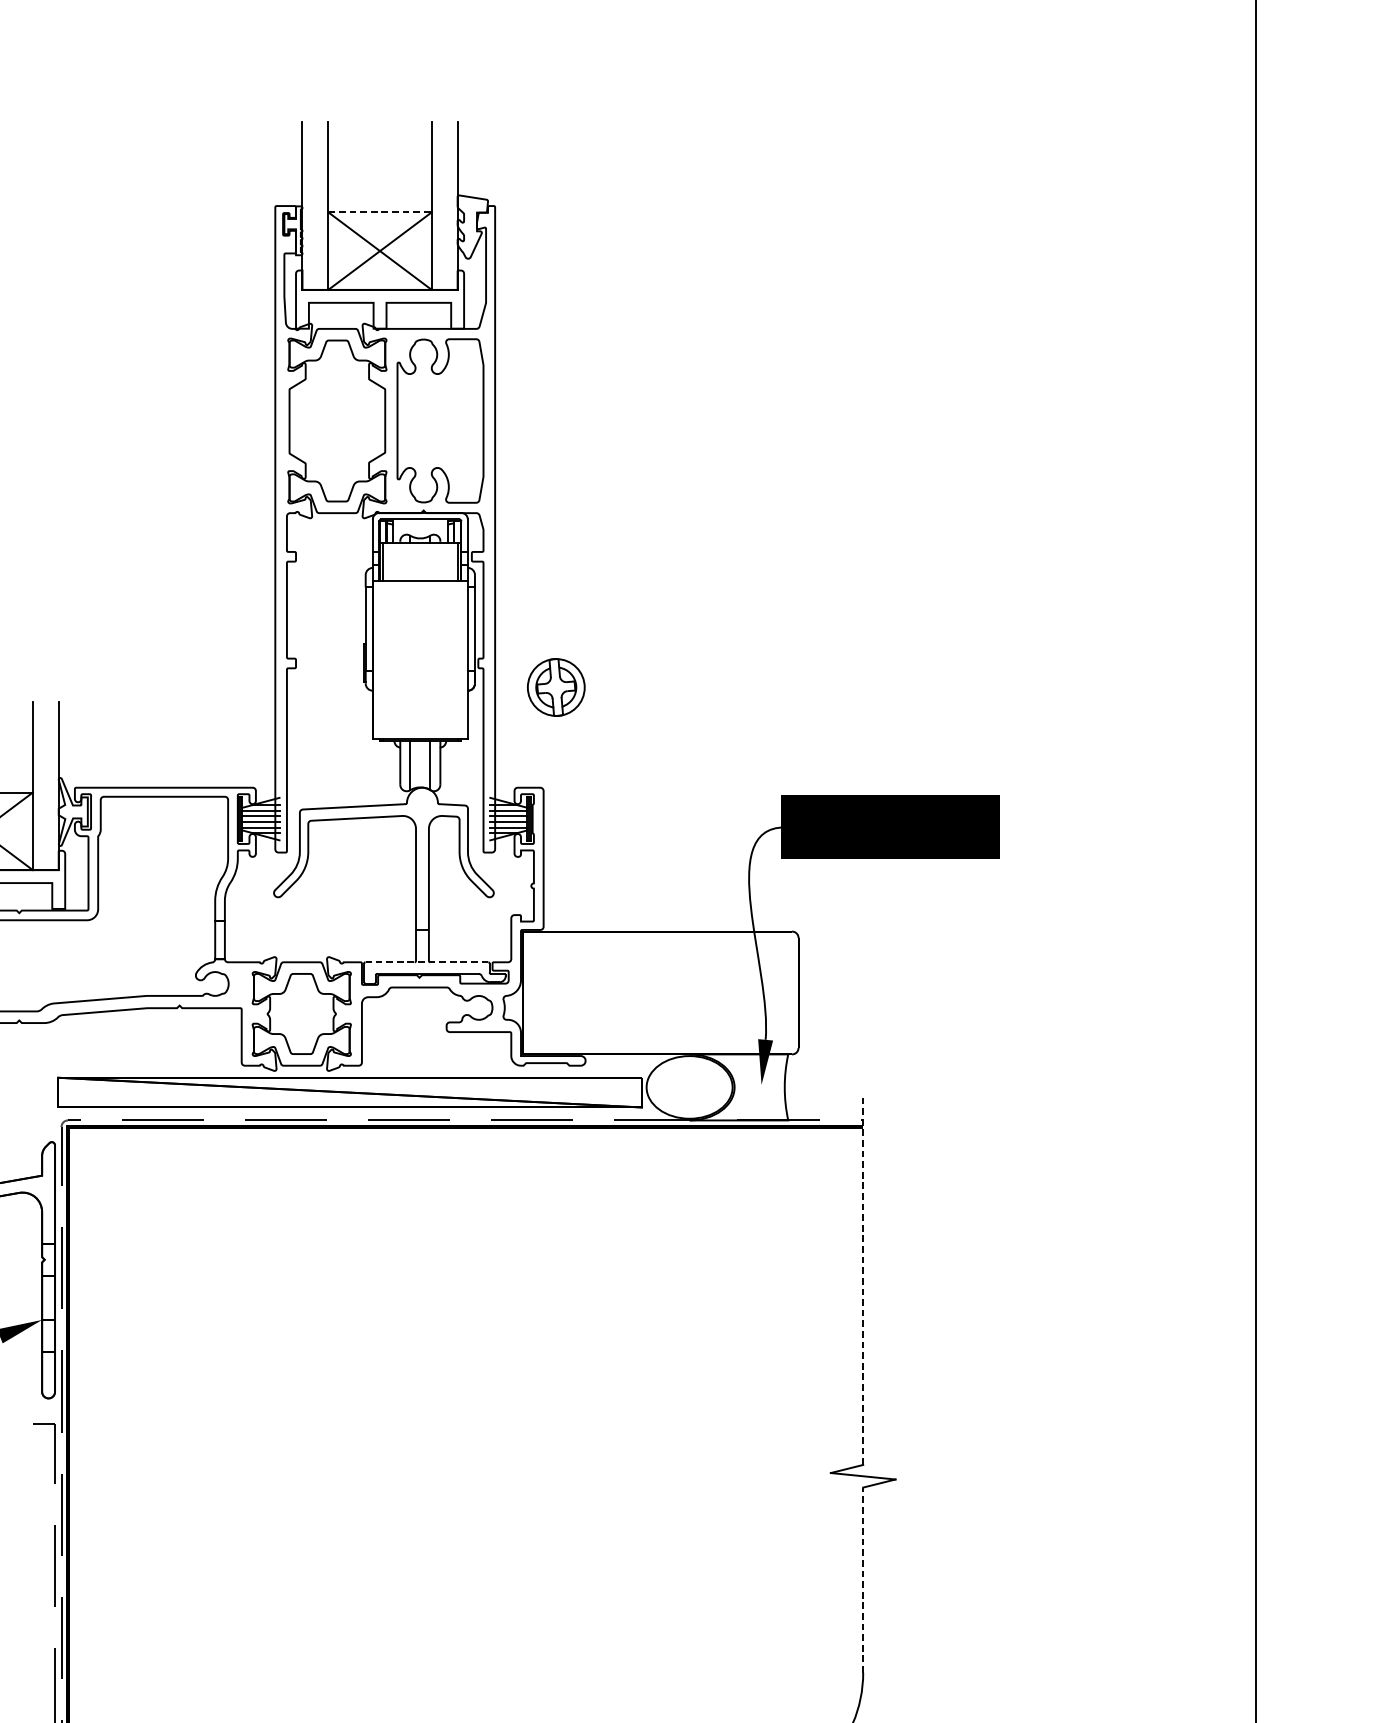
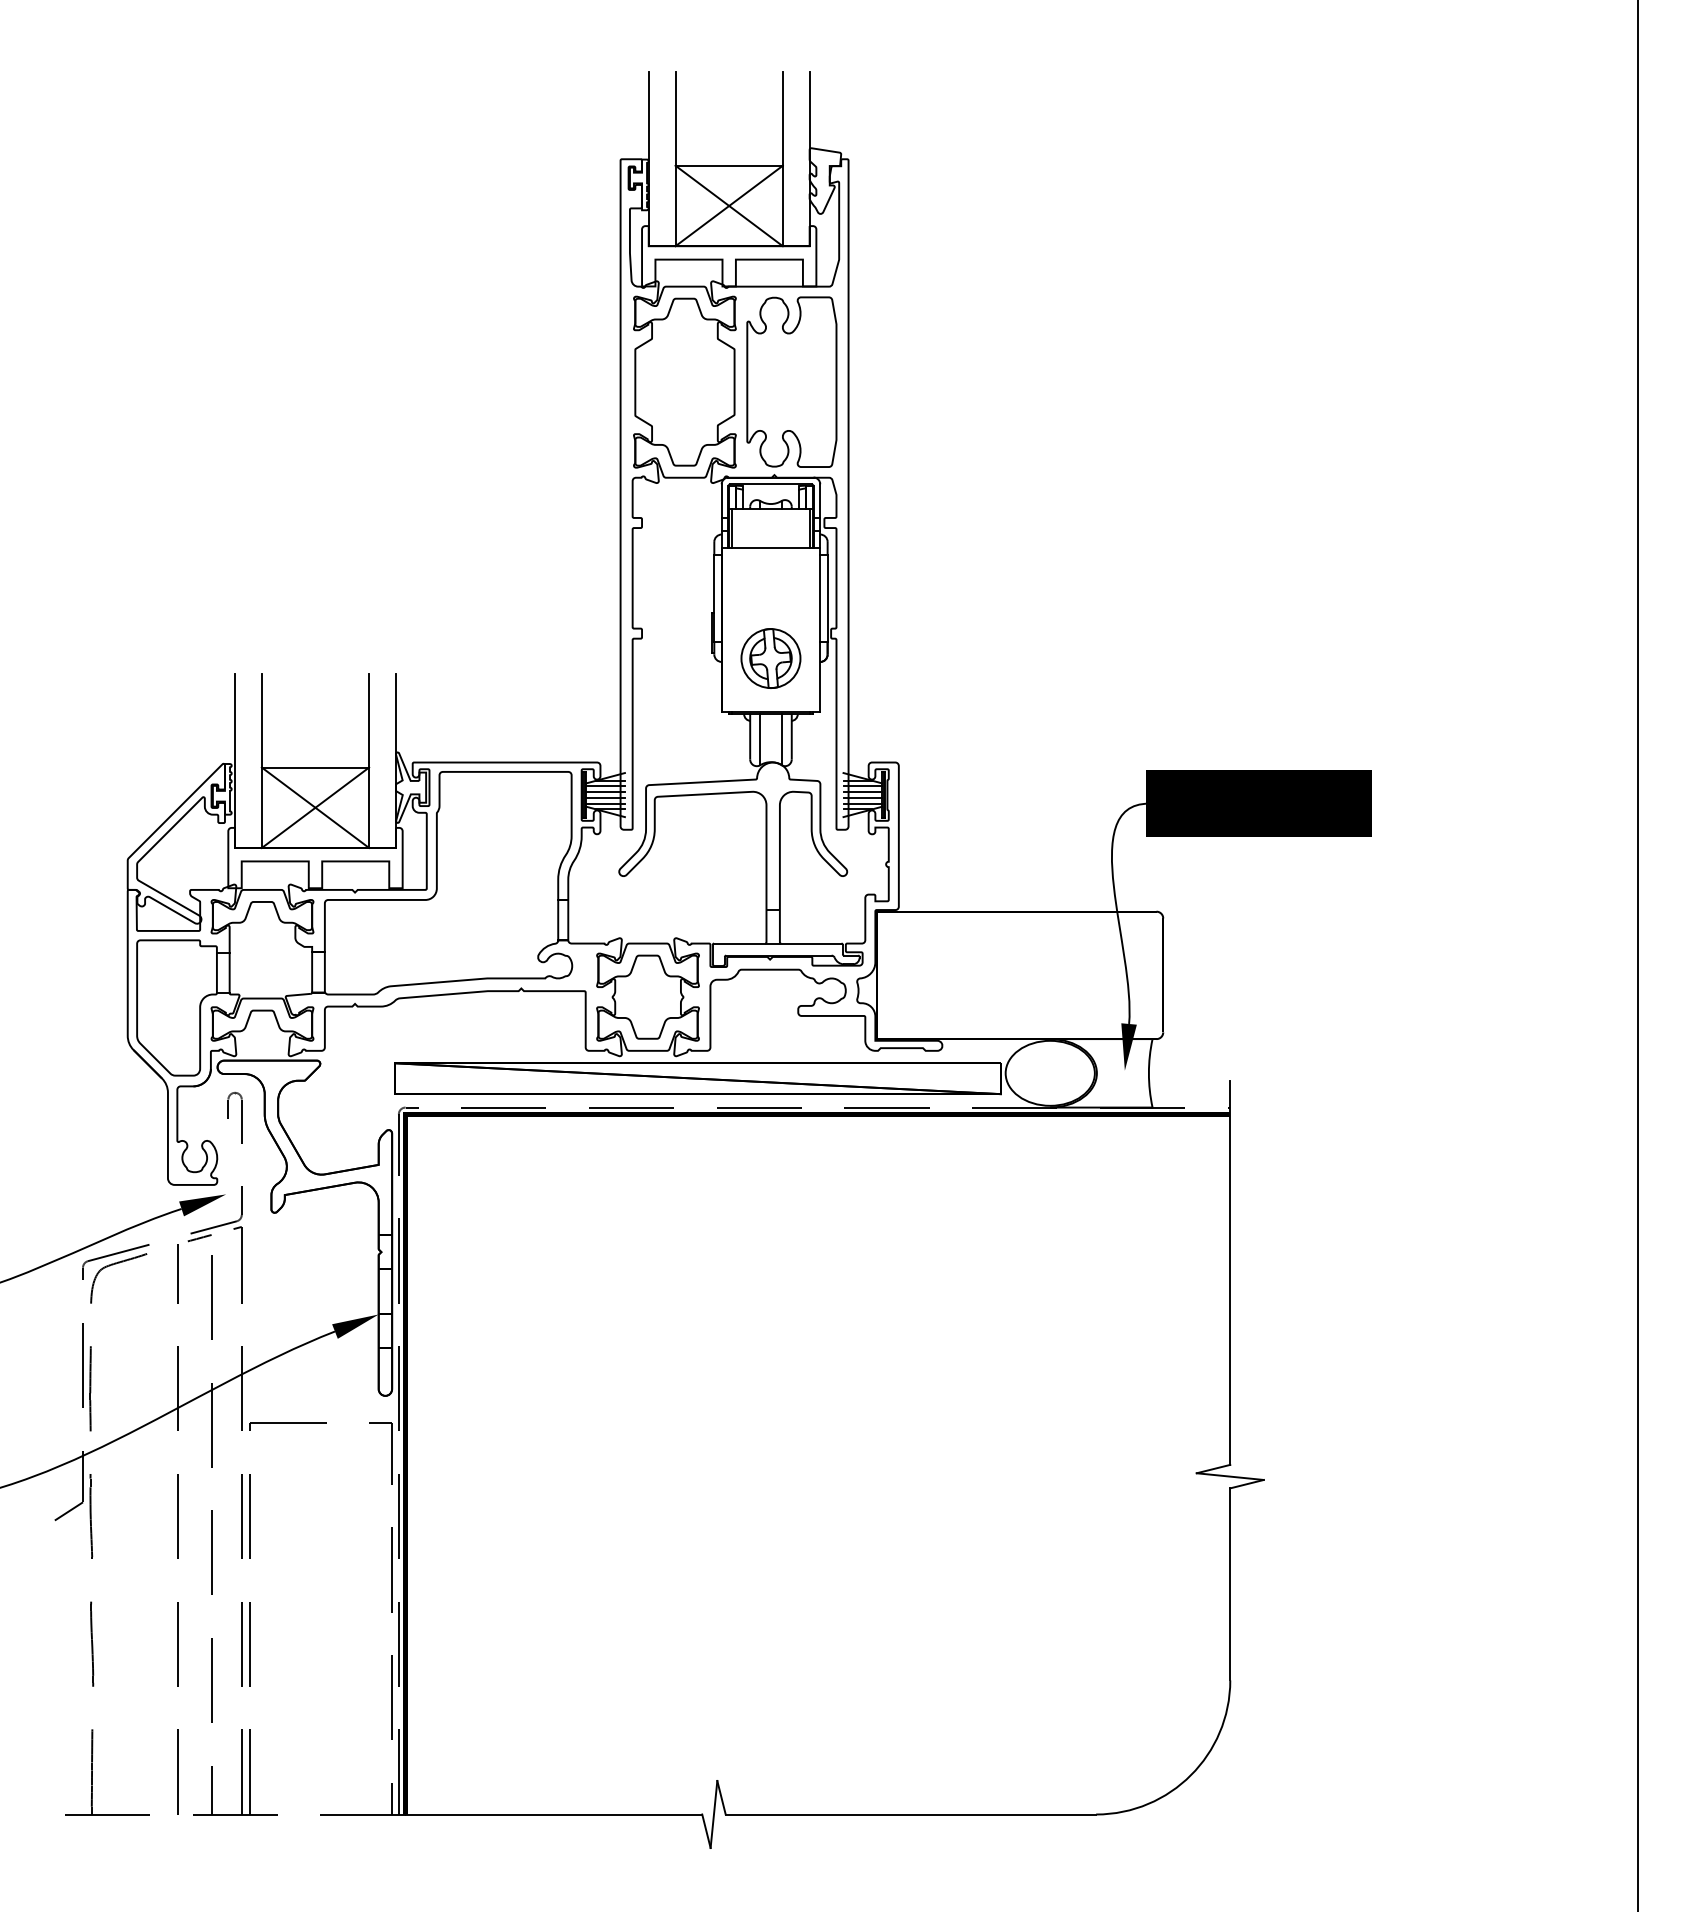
line: (380, 212) -> (729, 165), dashed -> solid
part: (555, 687) -> (770, 658), moved
line: (426, 962) -> (777, 943), dashed -> solid
line: (863, 1279) -> (1230, 1272), dashed -> solid
line: (863, 1579) -> (1230, 1583), dashed -> solid

